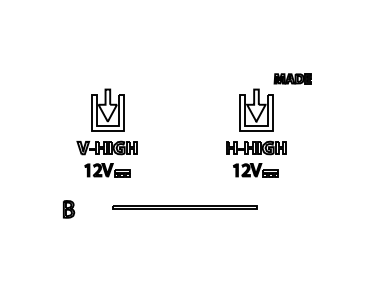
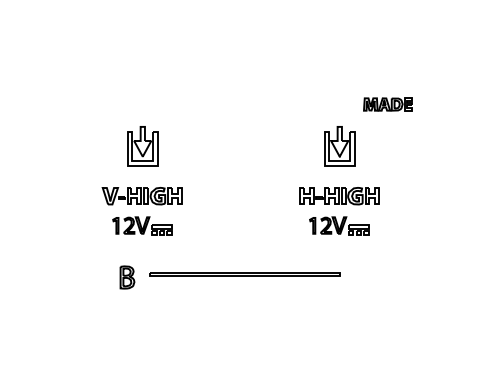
part: (107, 109) -> (142, 145), size x0.7
part: (256, 109) -> (339, 145), size x0.7
part: (69, 209) -> (127, 277), moved

